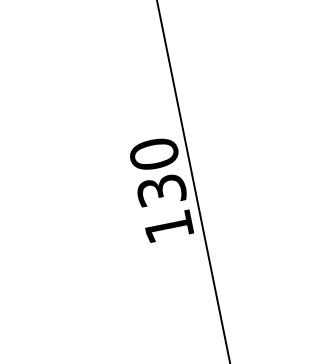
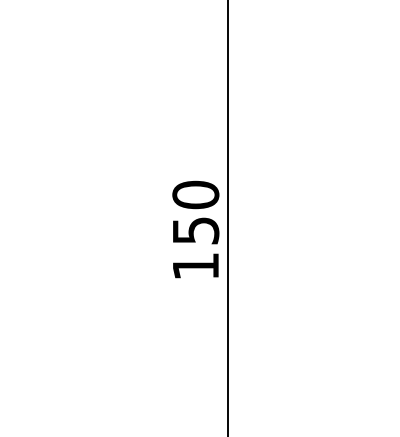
text: (161, 190) -> (195, 230), 130 -> 150

